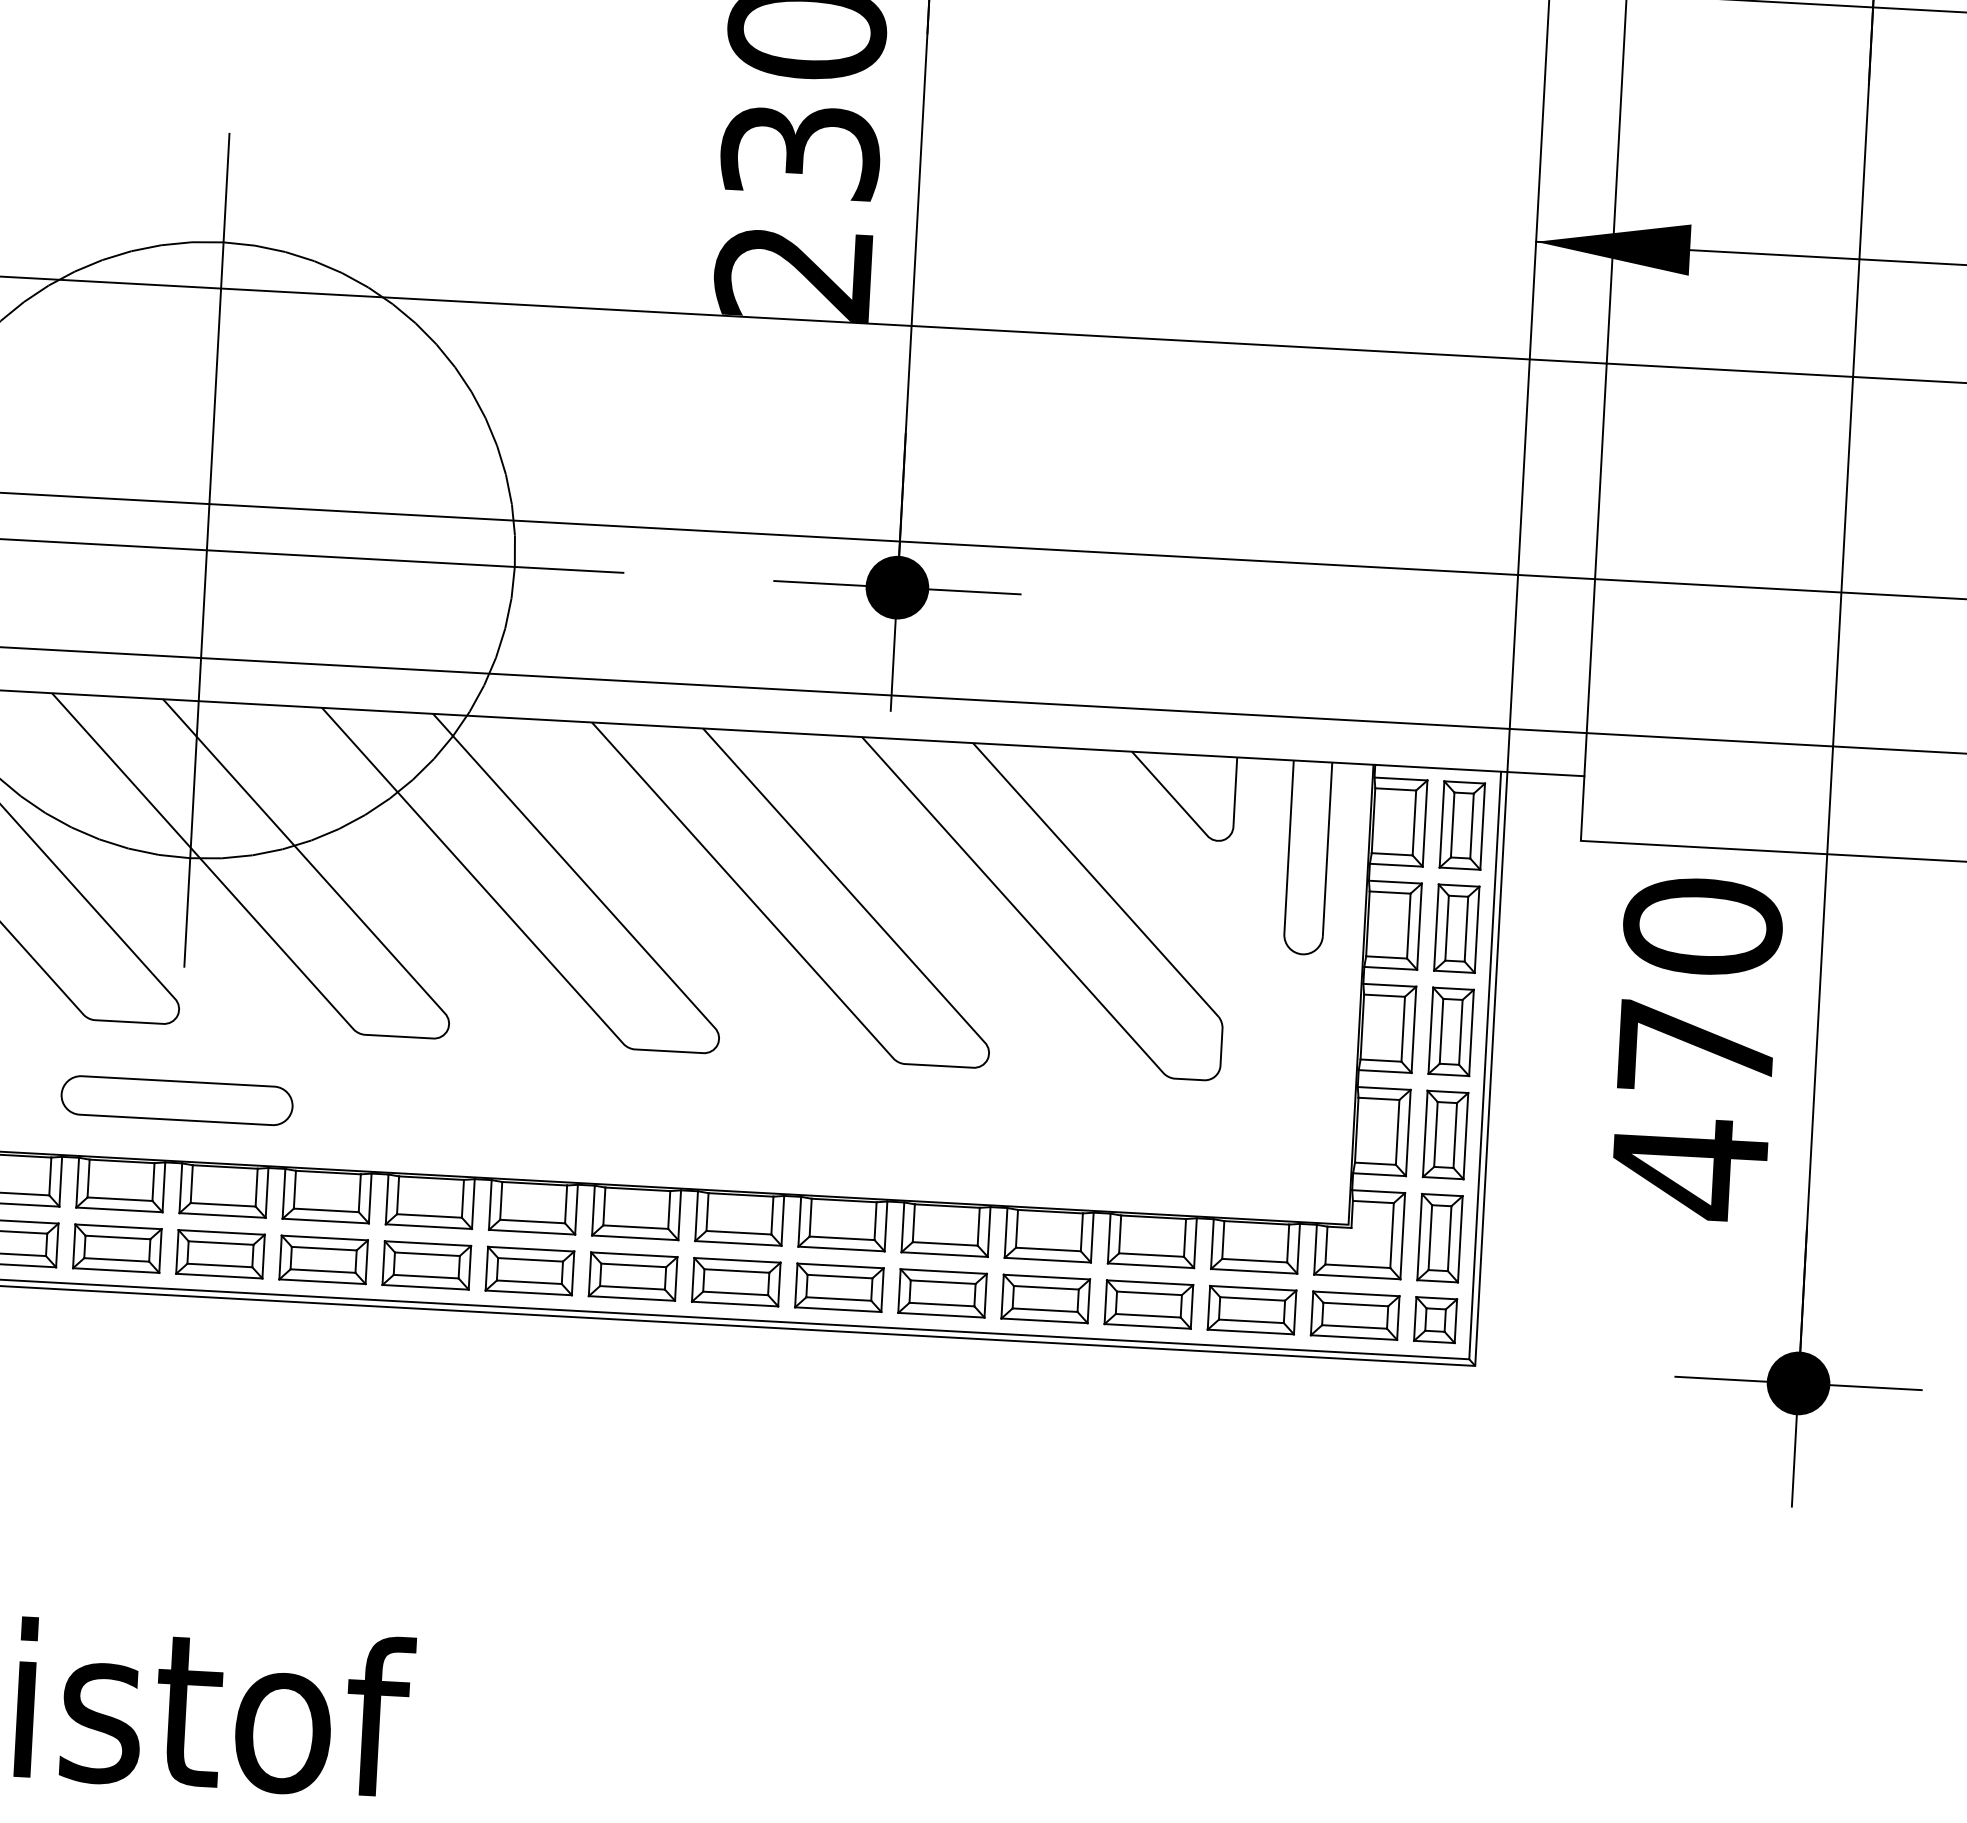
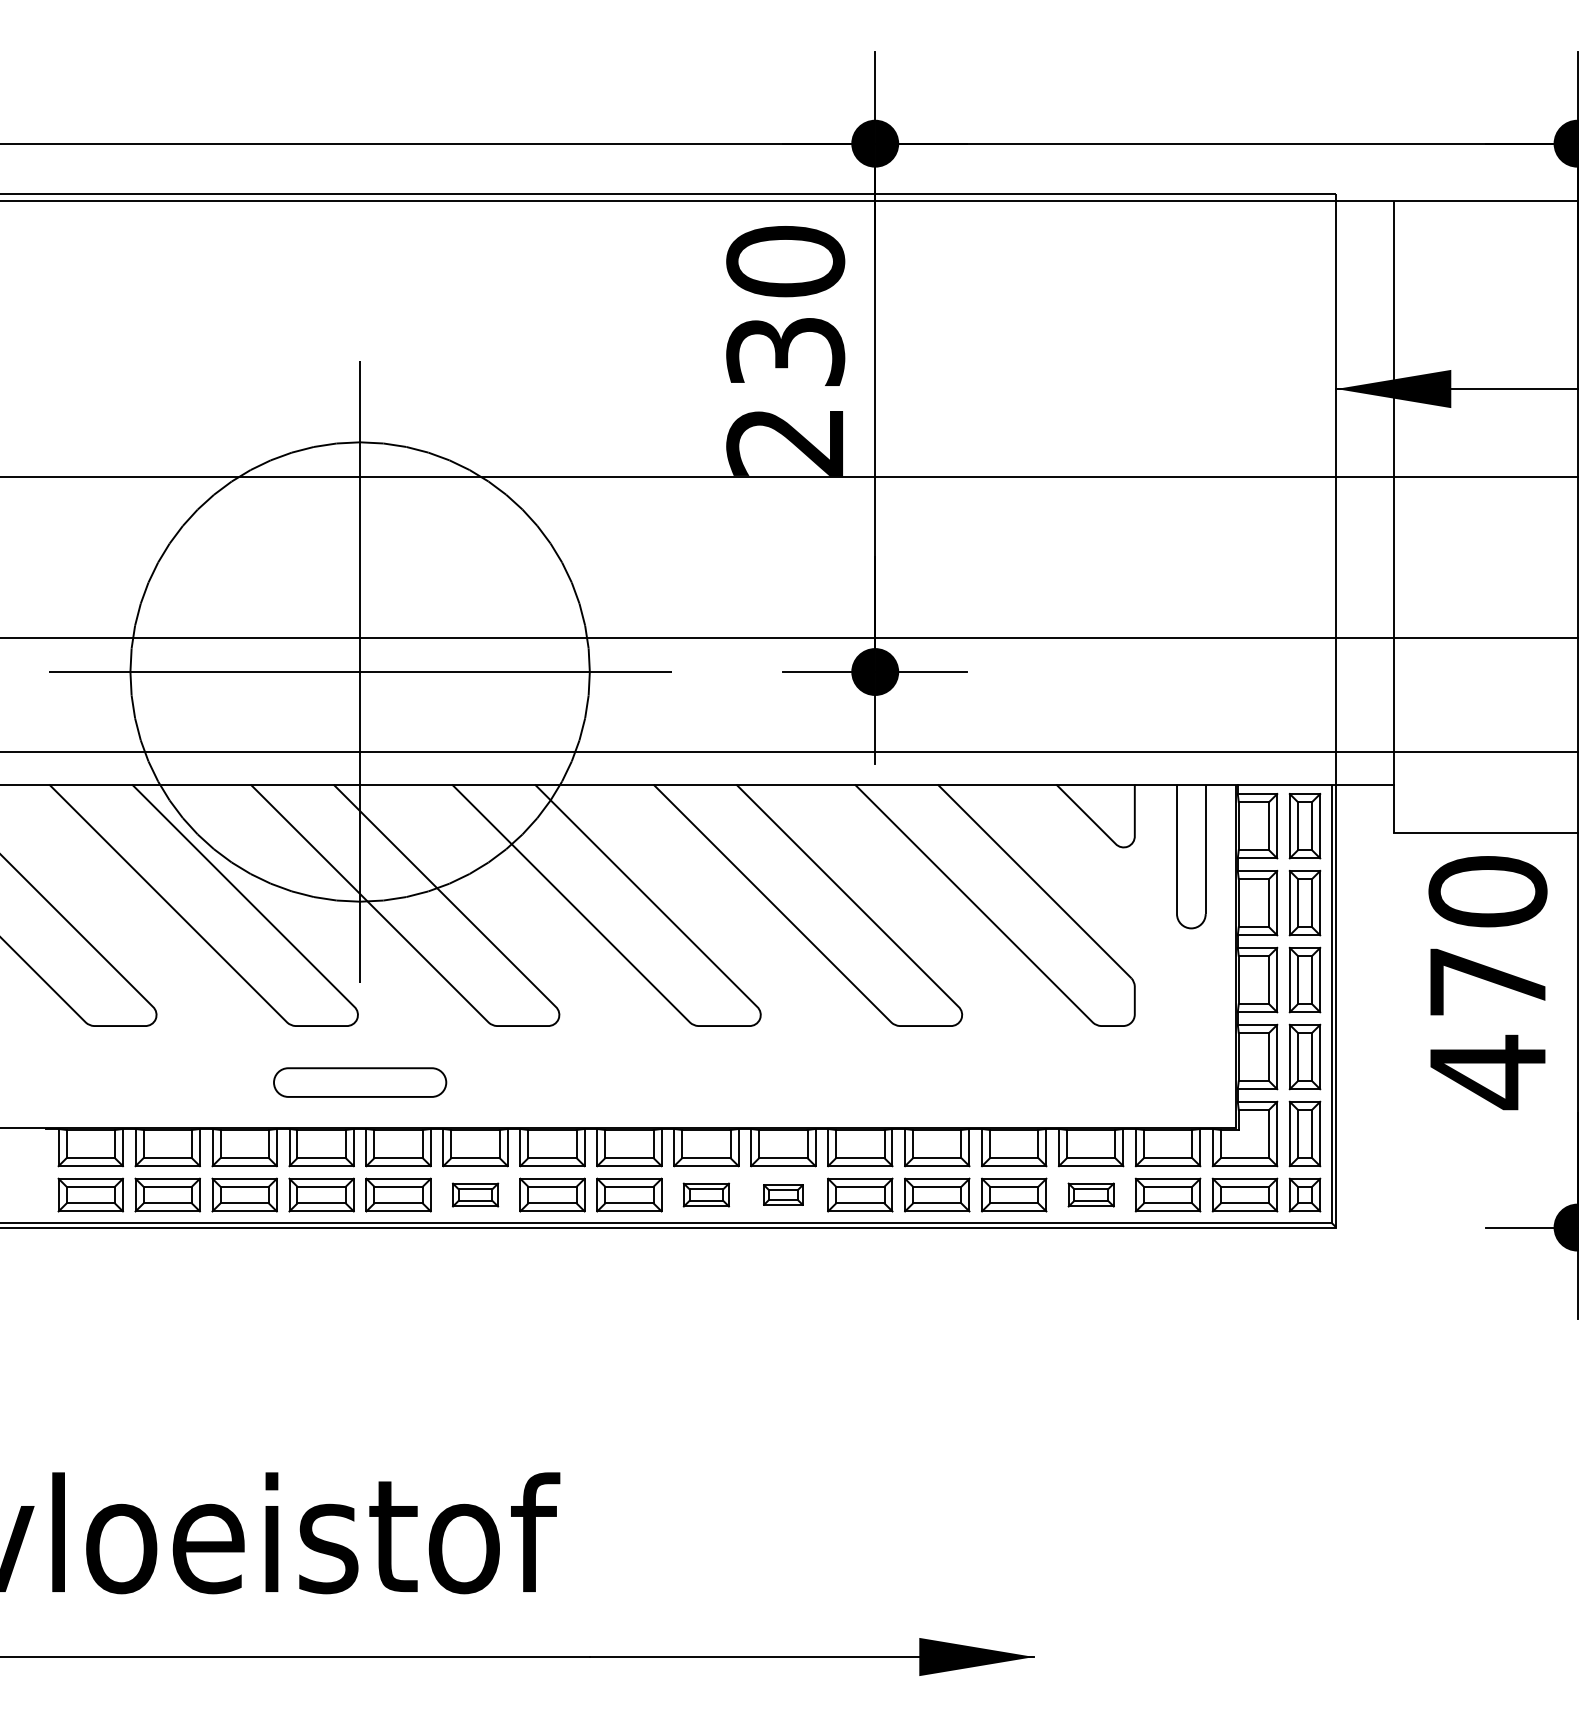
part: (323, 1259) -> (475, 1194), size x0.7
part: (633, 1275) -> (706, 1194), size x0.7
part: (736, 1281) -> (783, 1194), size x0.6
part: (1149, 1303) -> (1091, 1194), size x0.7

